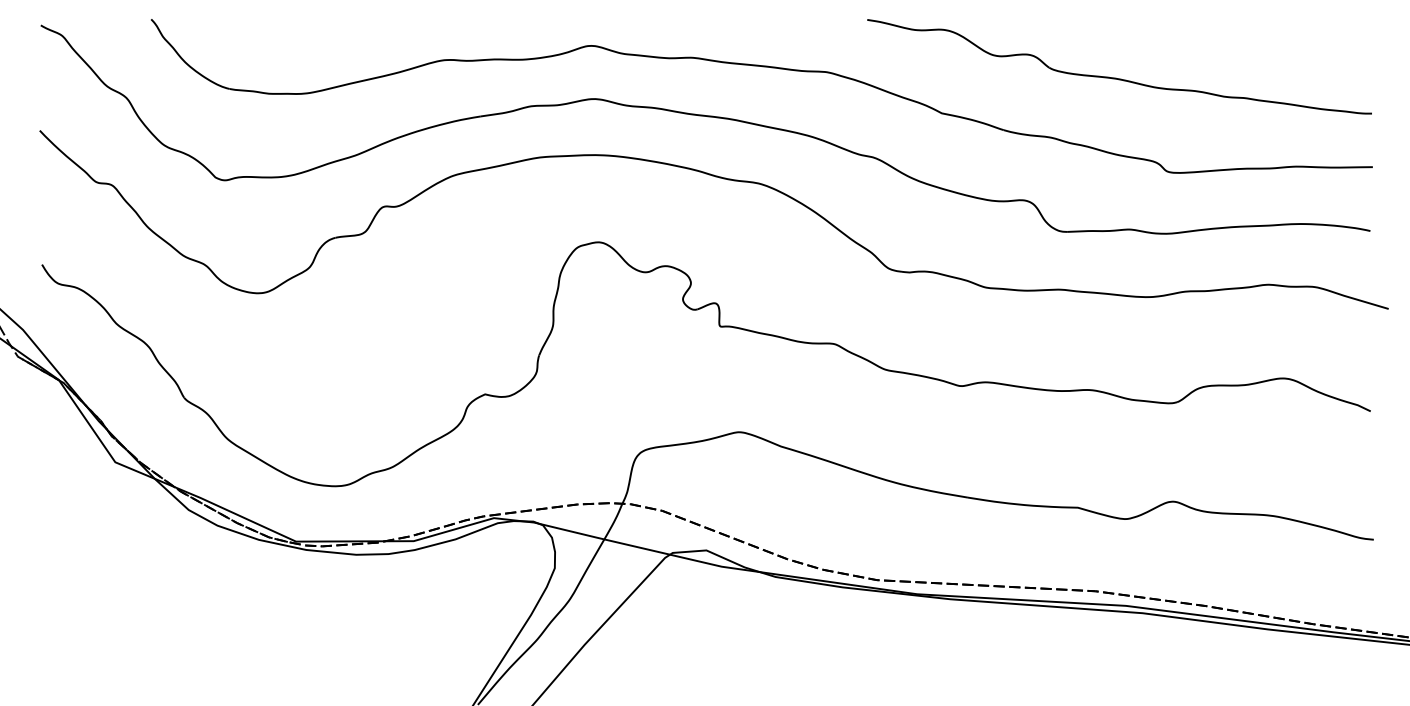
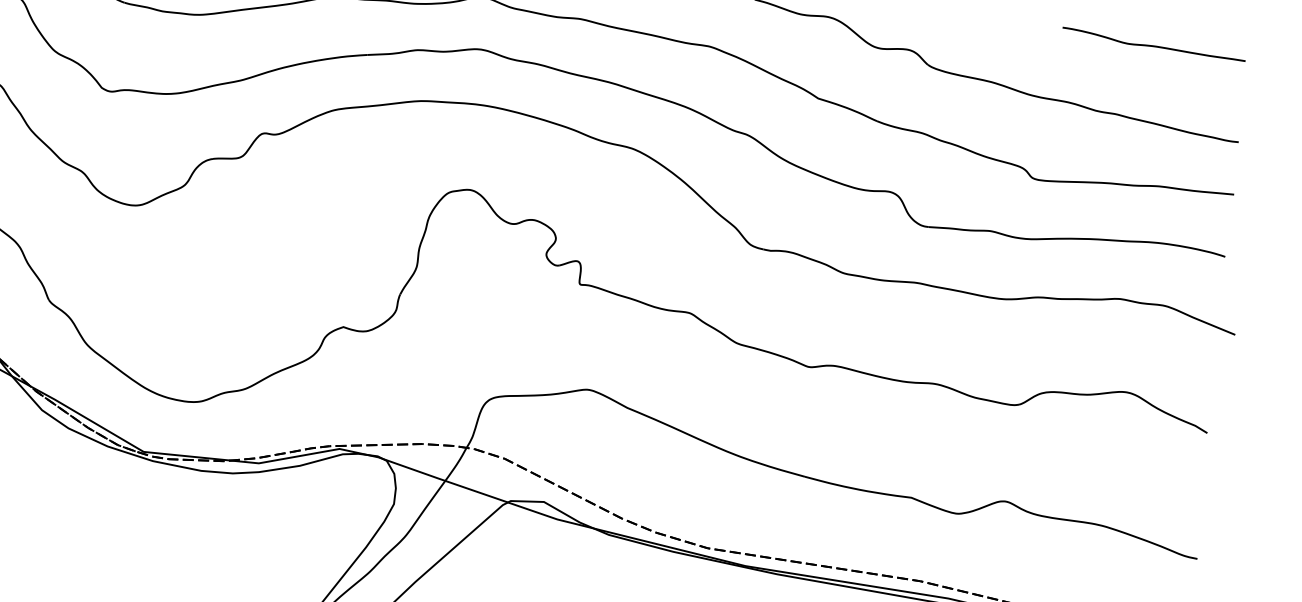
curve: (1275, 24) -> (1153, 45), added

